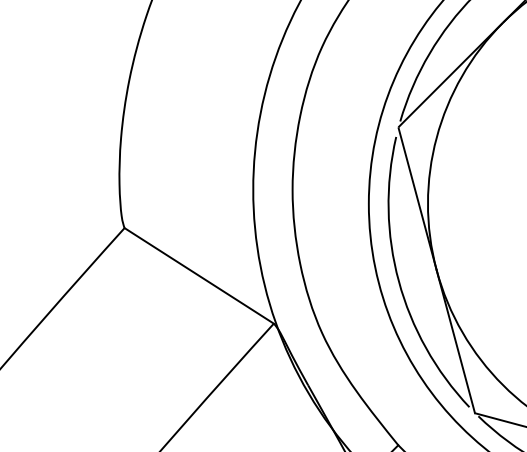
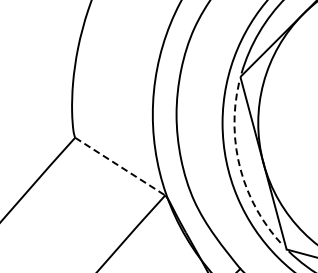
line: (199, 275) -> (120, 166), solid -> dashed
arc: (398, 280) -> (240, 169), solid -> dashed

